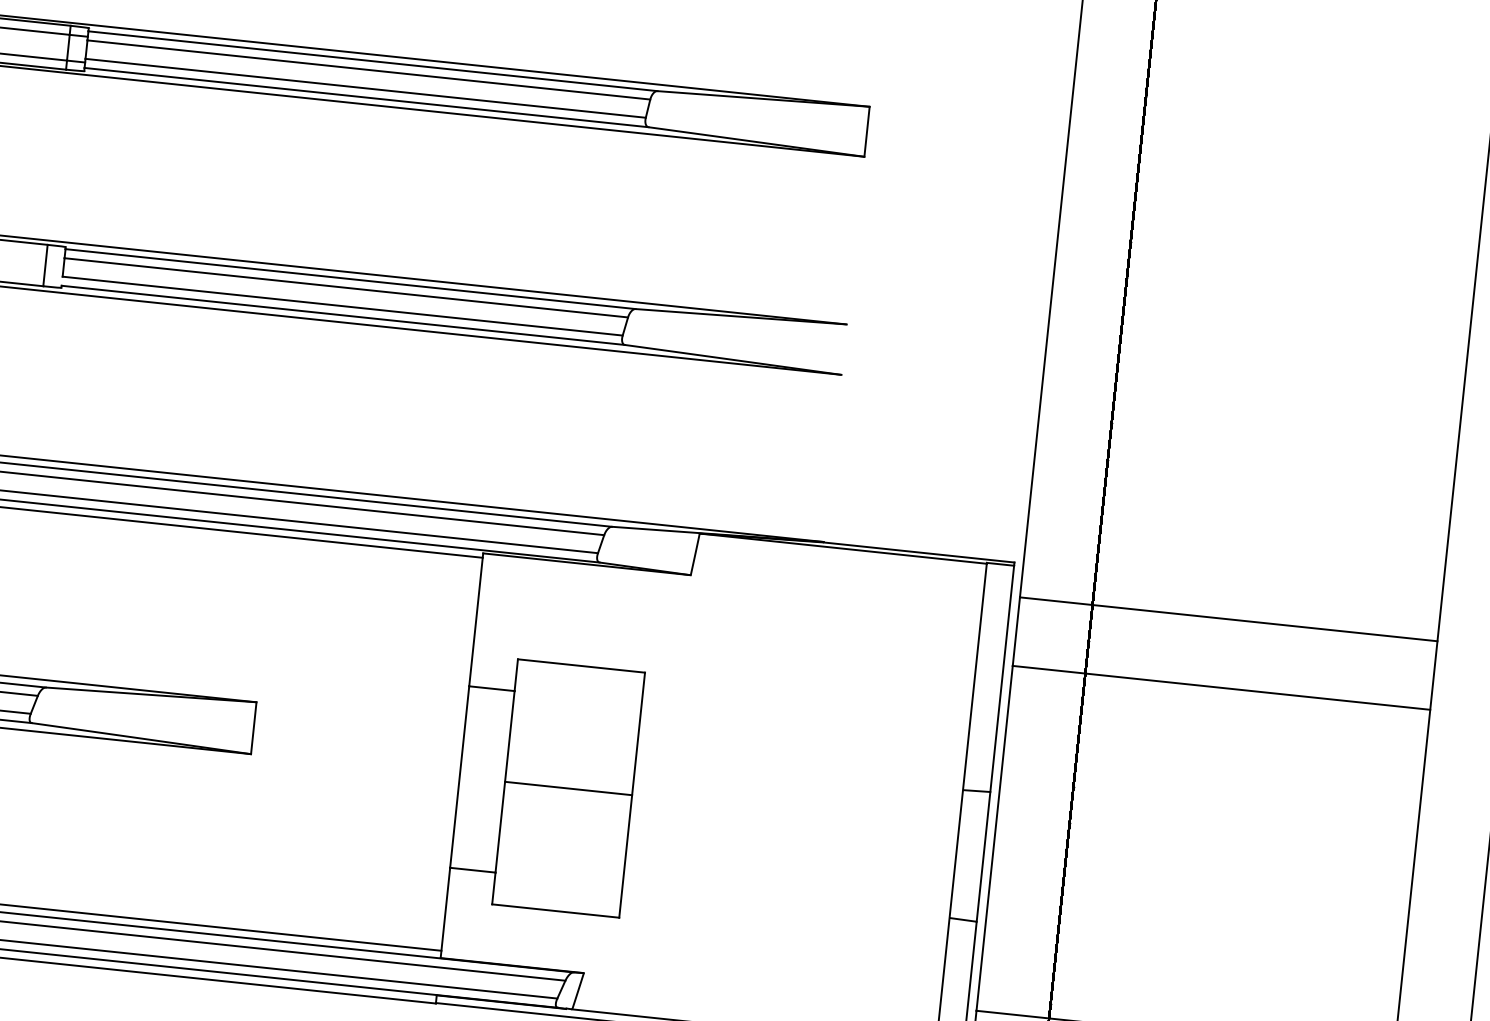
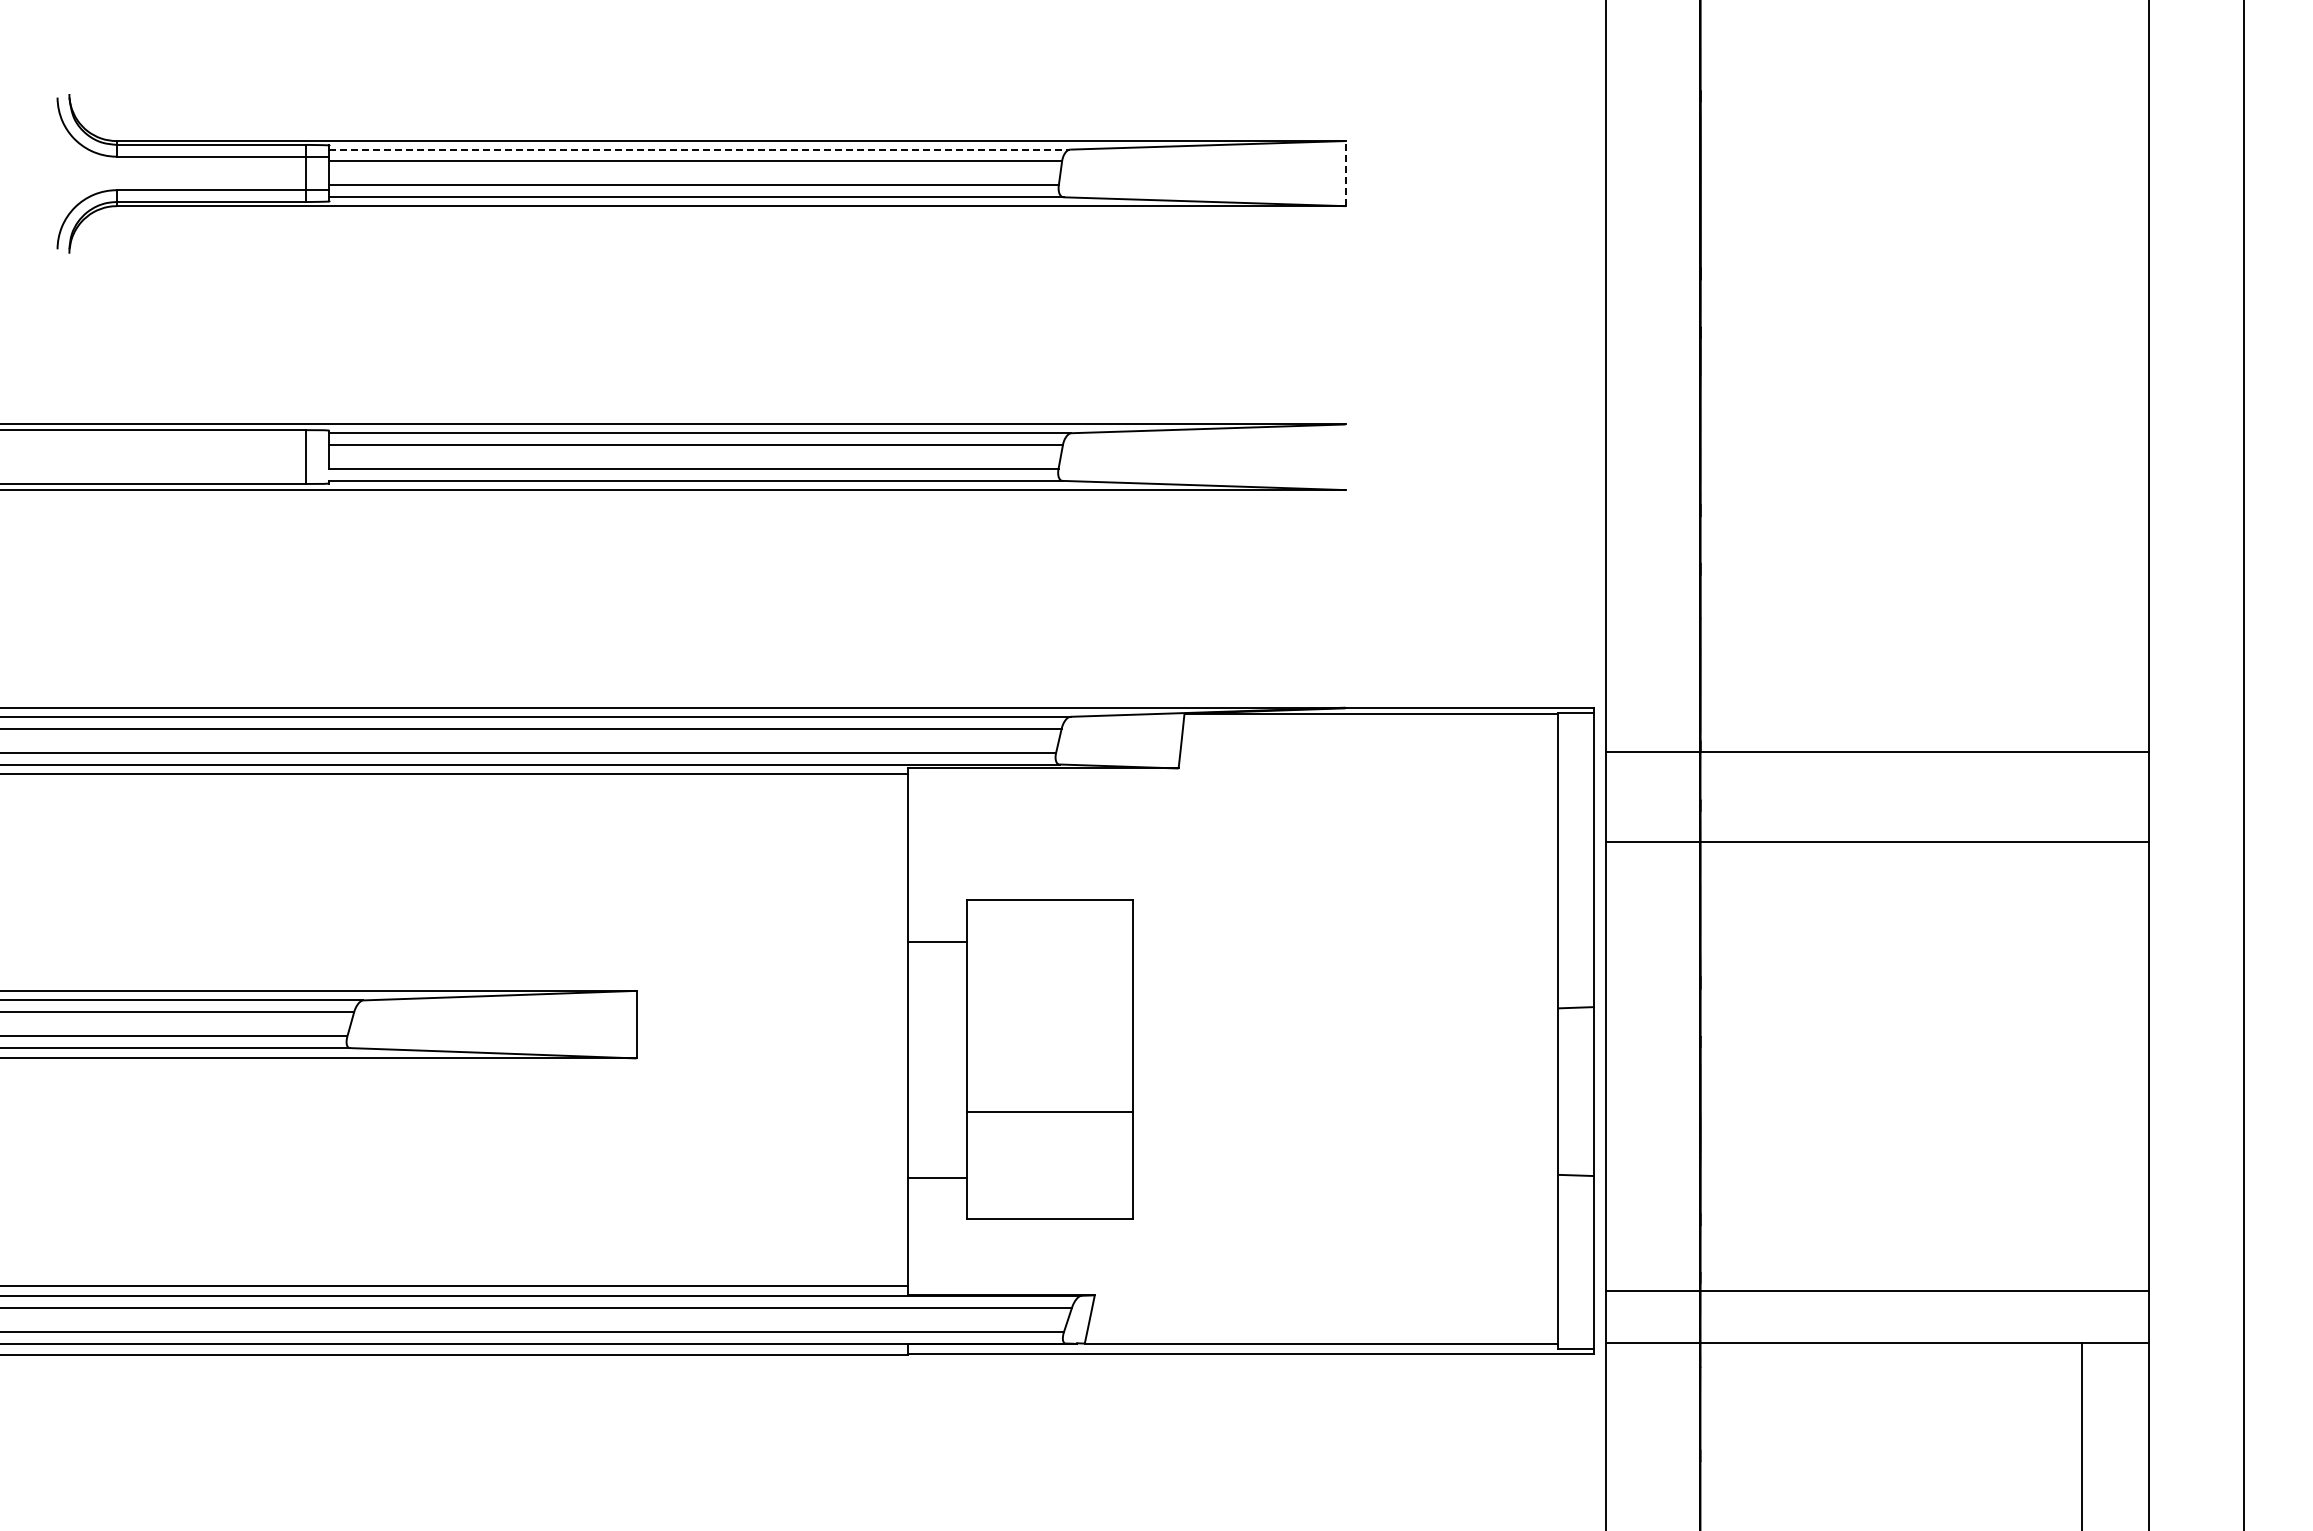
line: (373, 61) -> (700, 149), solid -> dashed
line: (867, 131) -> (1345, 173), solid -> dashed
line: (568, 788) -> (1049, 1111), moved

